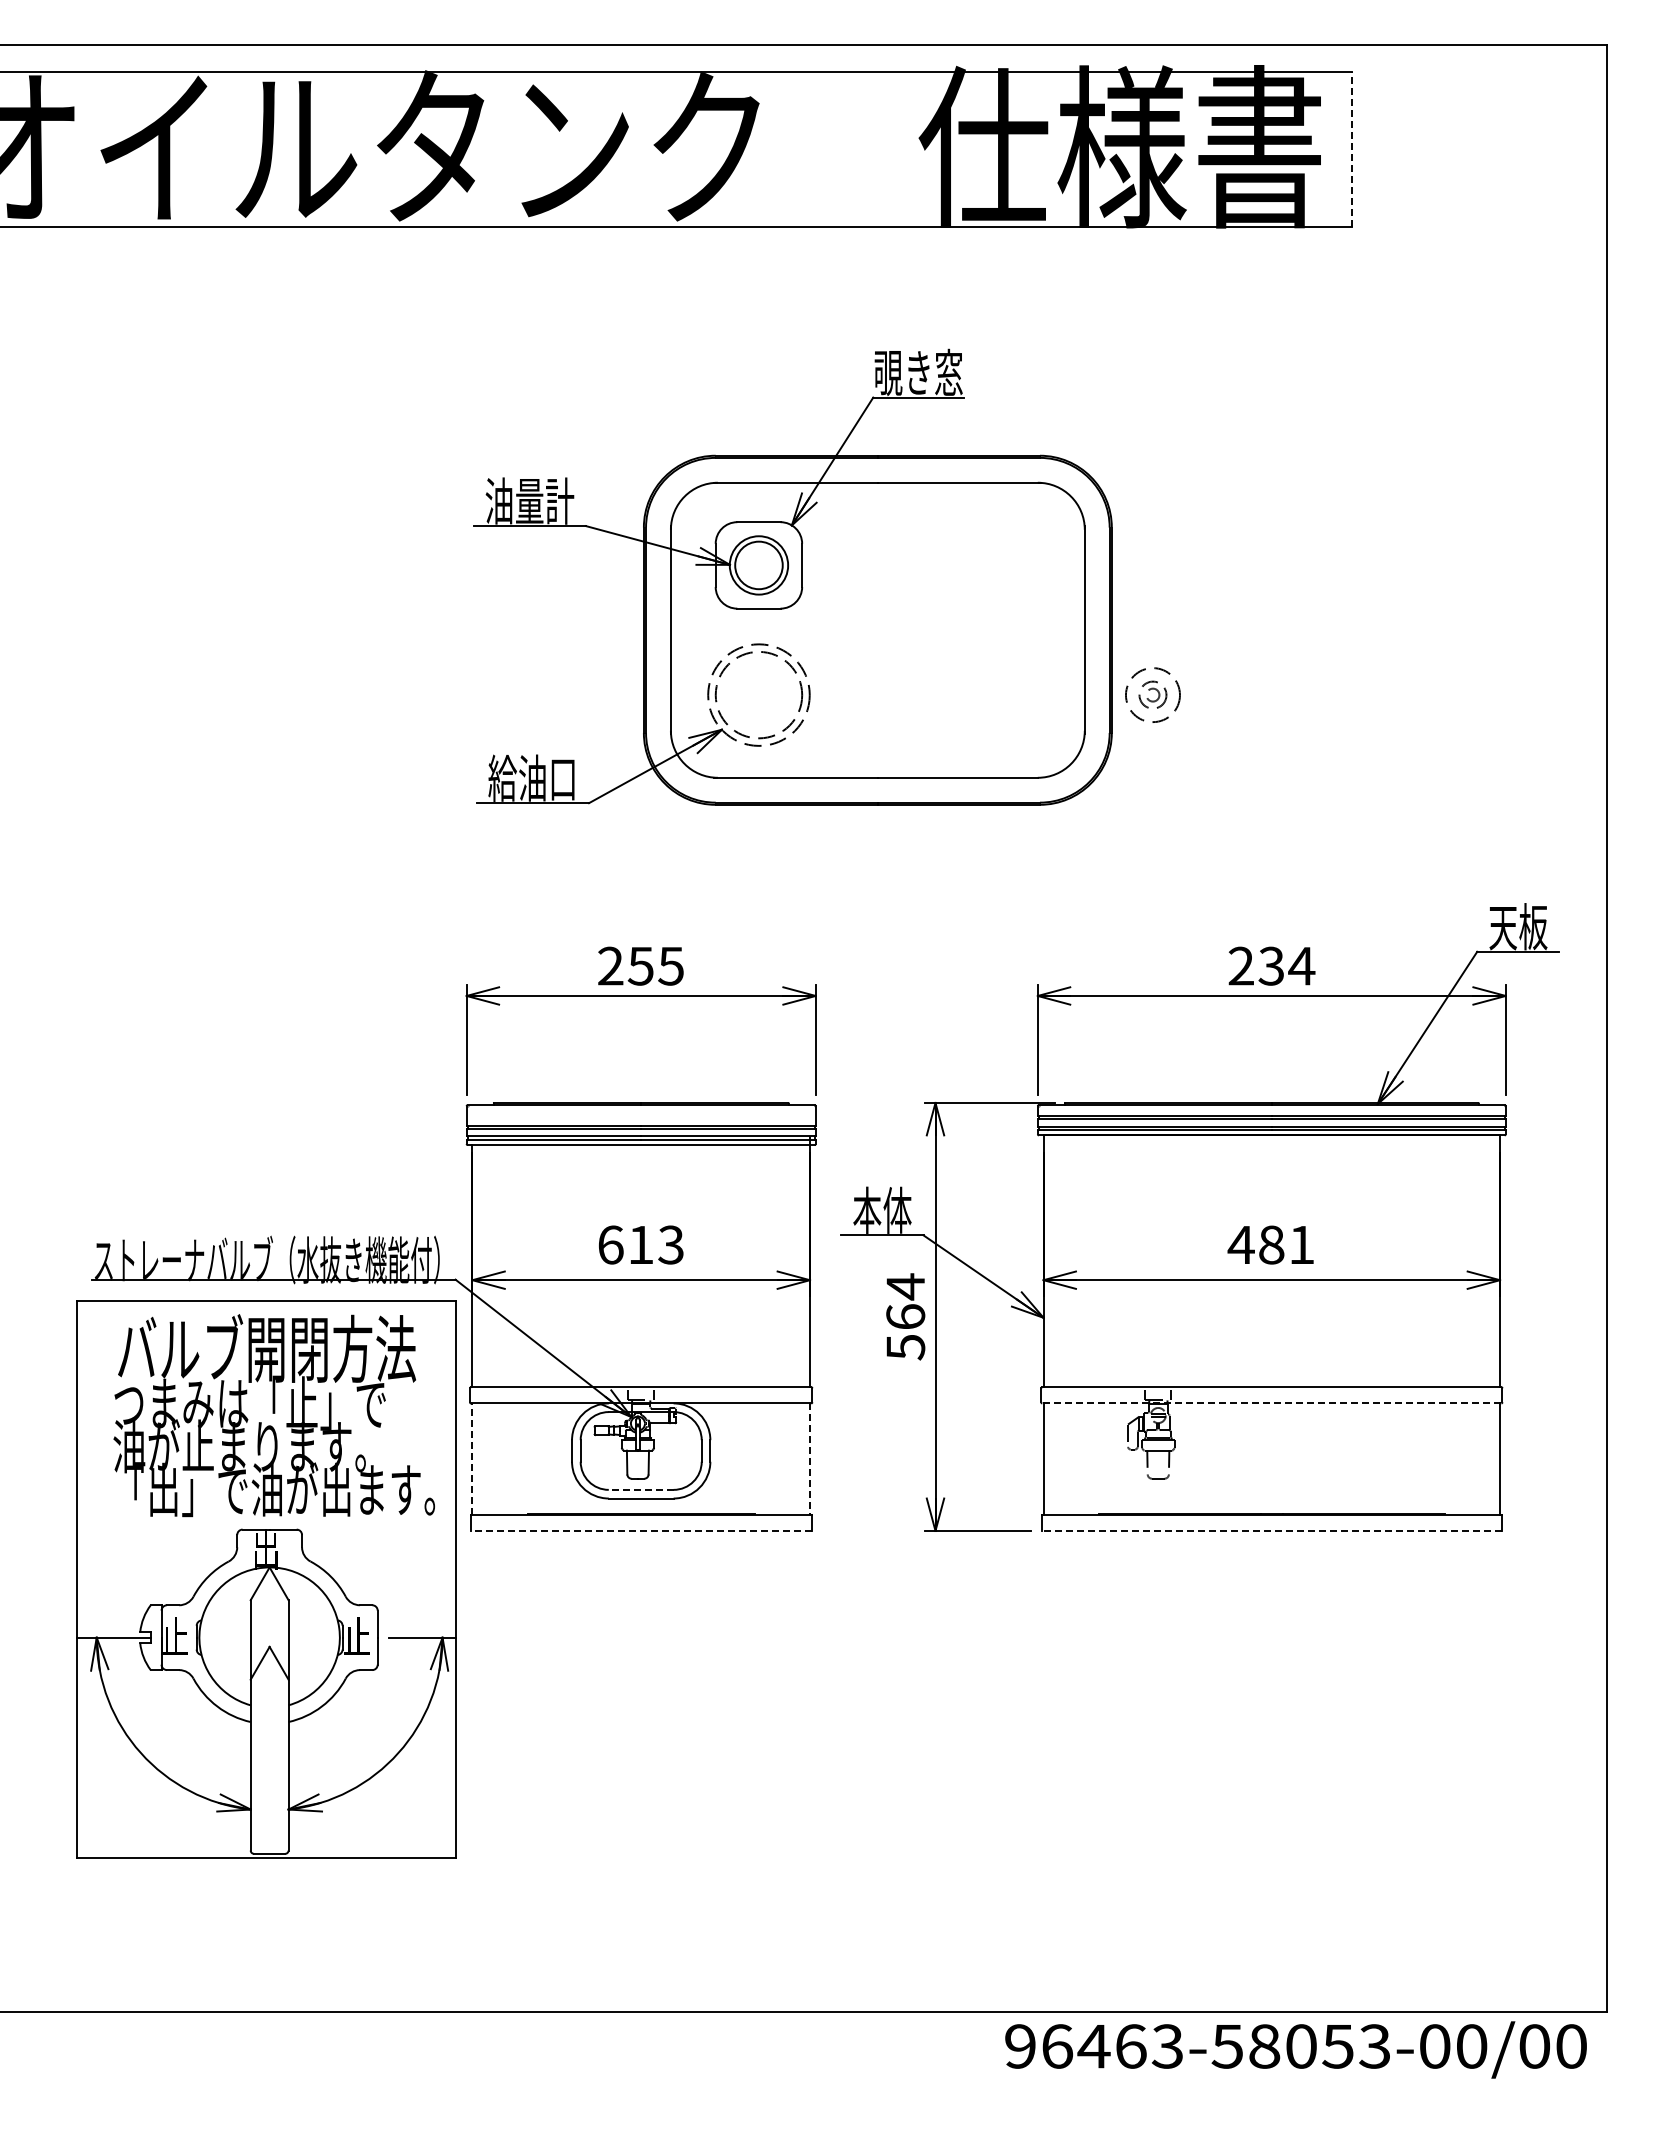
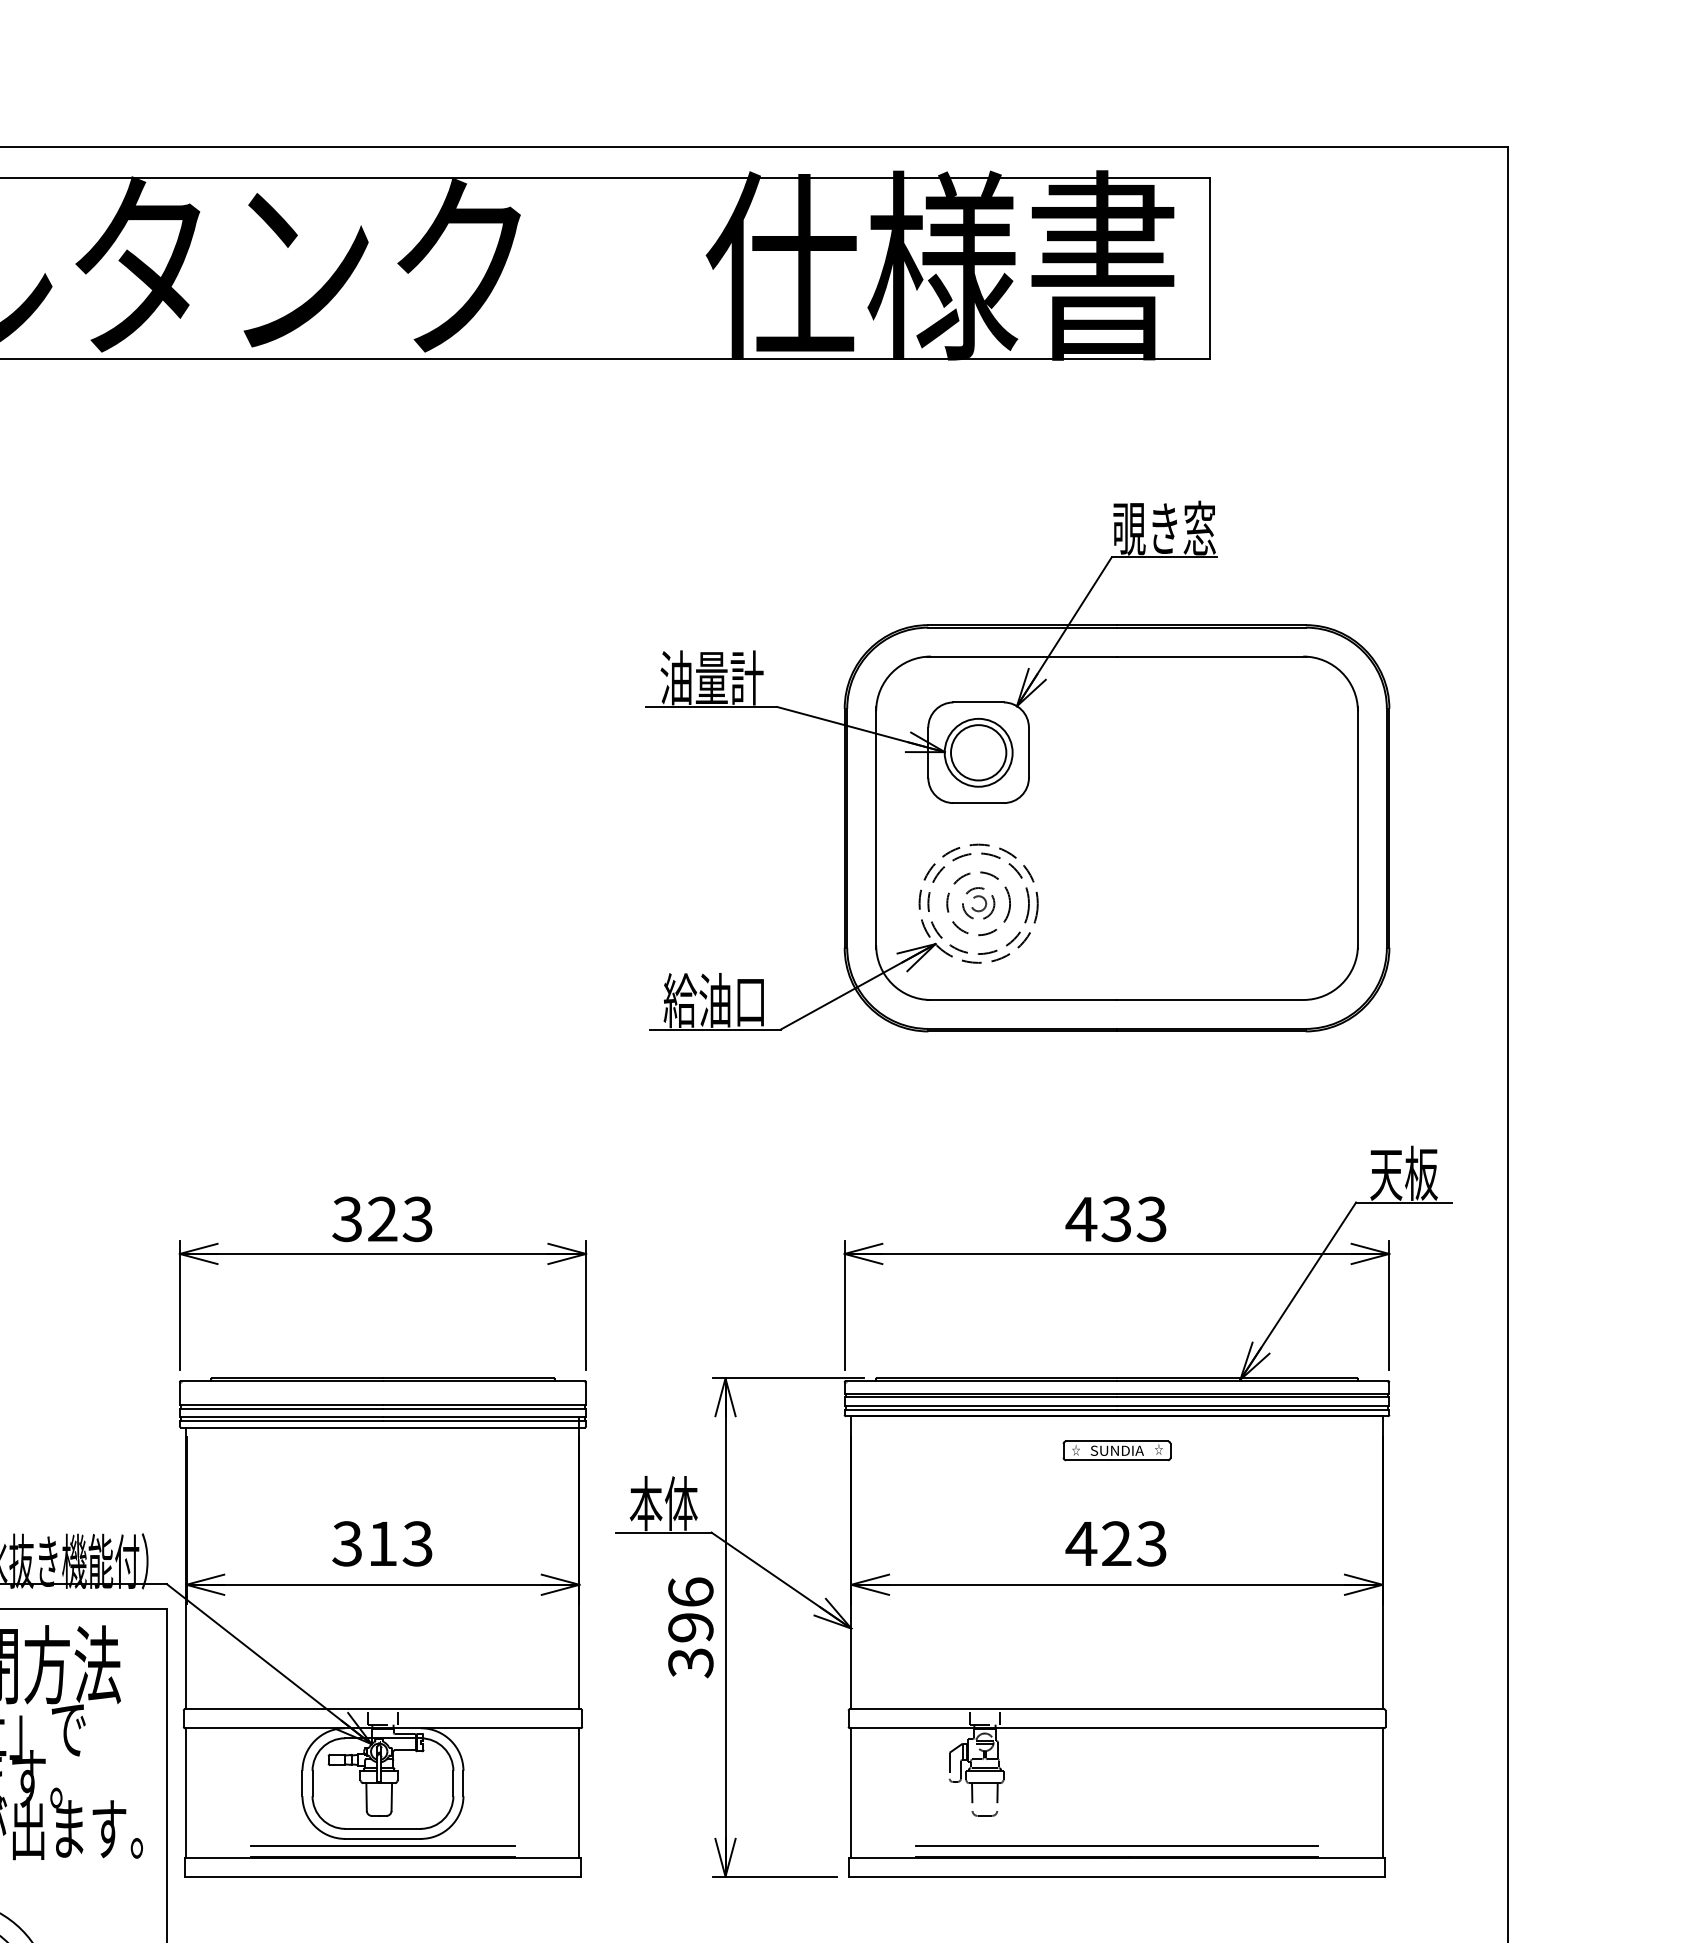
line: (1351, 149) -> (1209, 268), dashed -> solid
part: (792, 576) -> (1017, 765), moved
text: (640, 965) -> (382, 1218), 255 -> 323
text: (1271, 965) -> (1116, 1218), 234 -> 433
part: (1271, 1164) -> (1116, 1450), added
text: (610, 1244) -> (347, 1543), 613 -> 313
text: (1286, 1244) -> (1134, 1543), 481 -> 423
text: (905, 1316) -> (690, 1627), 564 -> 396
line: (1271, 1403) -> (1116, 1728), dashed -> solid
line: (472, 1459) -> (186, 1793), dashed -> solid
line: (810, 1459) -> (580, 1793), dashed -> solid
line: (640, 1489) -> (382, 1828), dashed -> solid
line: (640, 1505) -> (382, 1847), added
line: (1271, 1505) -> (1116, 1847), added
line: (640, 1530) -> (382, 1876), dashed -> solid
line: (1271, 1530) -> (1116, 1876), dashed -> solid

